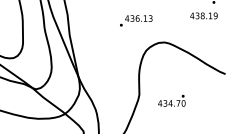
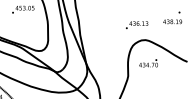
text: (136, 21) -> (137, 25), moved
text: (171, 101) -> (148, 63), moved

